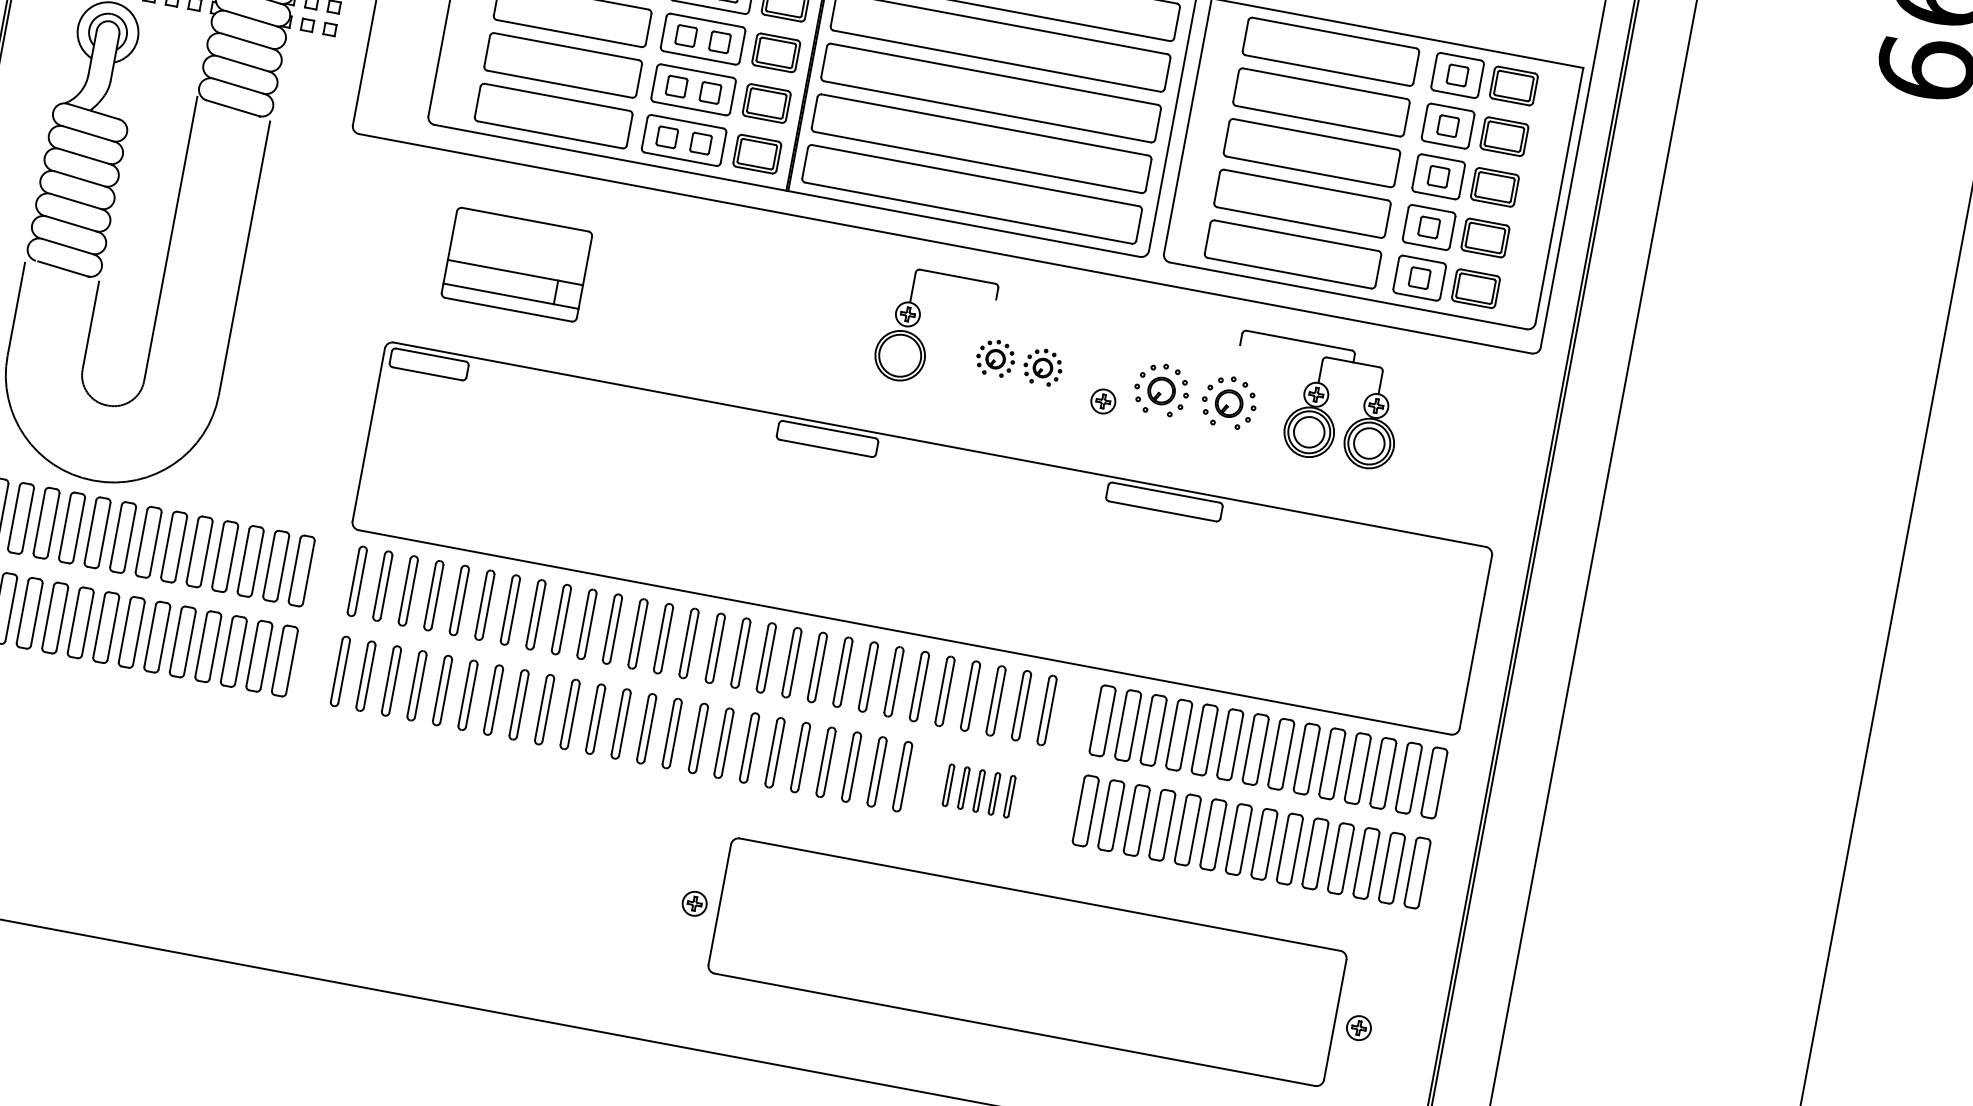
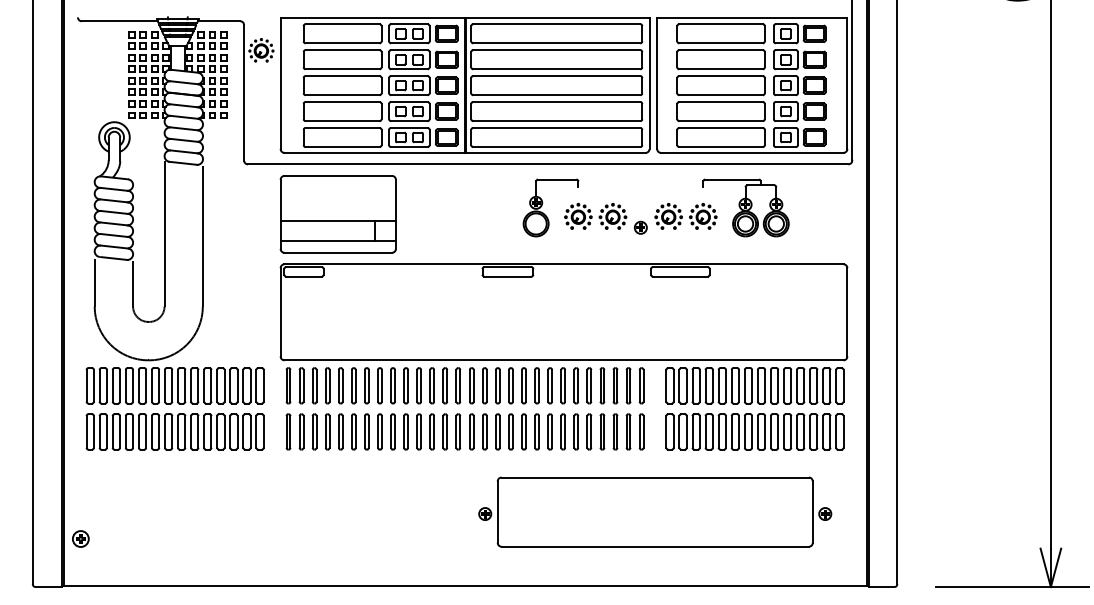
part: (515, 264) -> (337, 214), size x1.67
part: (1019, 360) -> (595, 215), size x1.43
part: (979, 790) -> (615, 431), size x1.67

